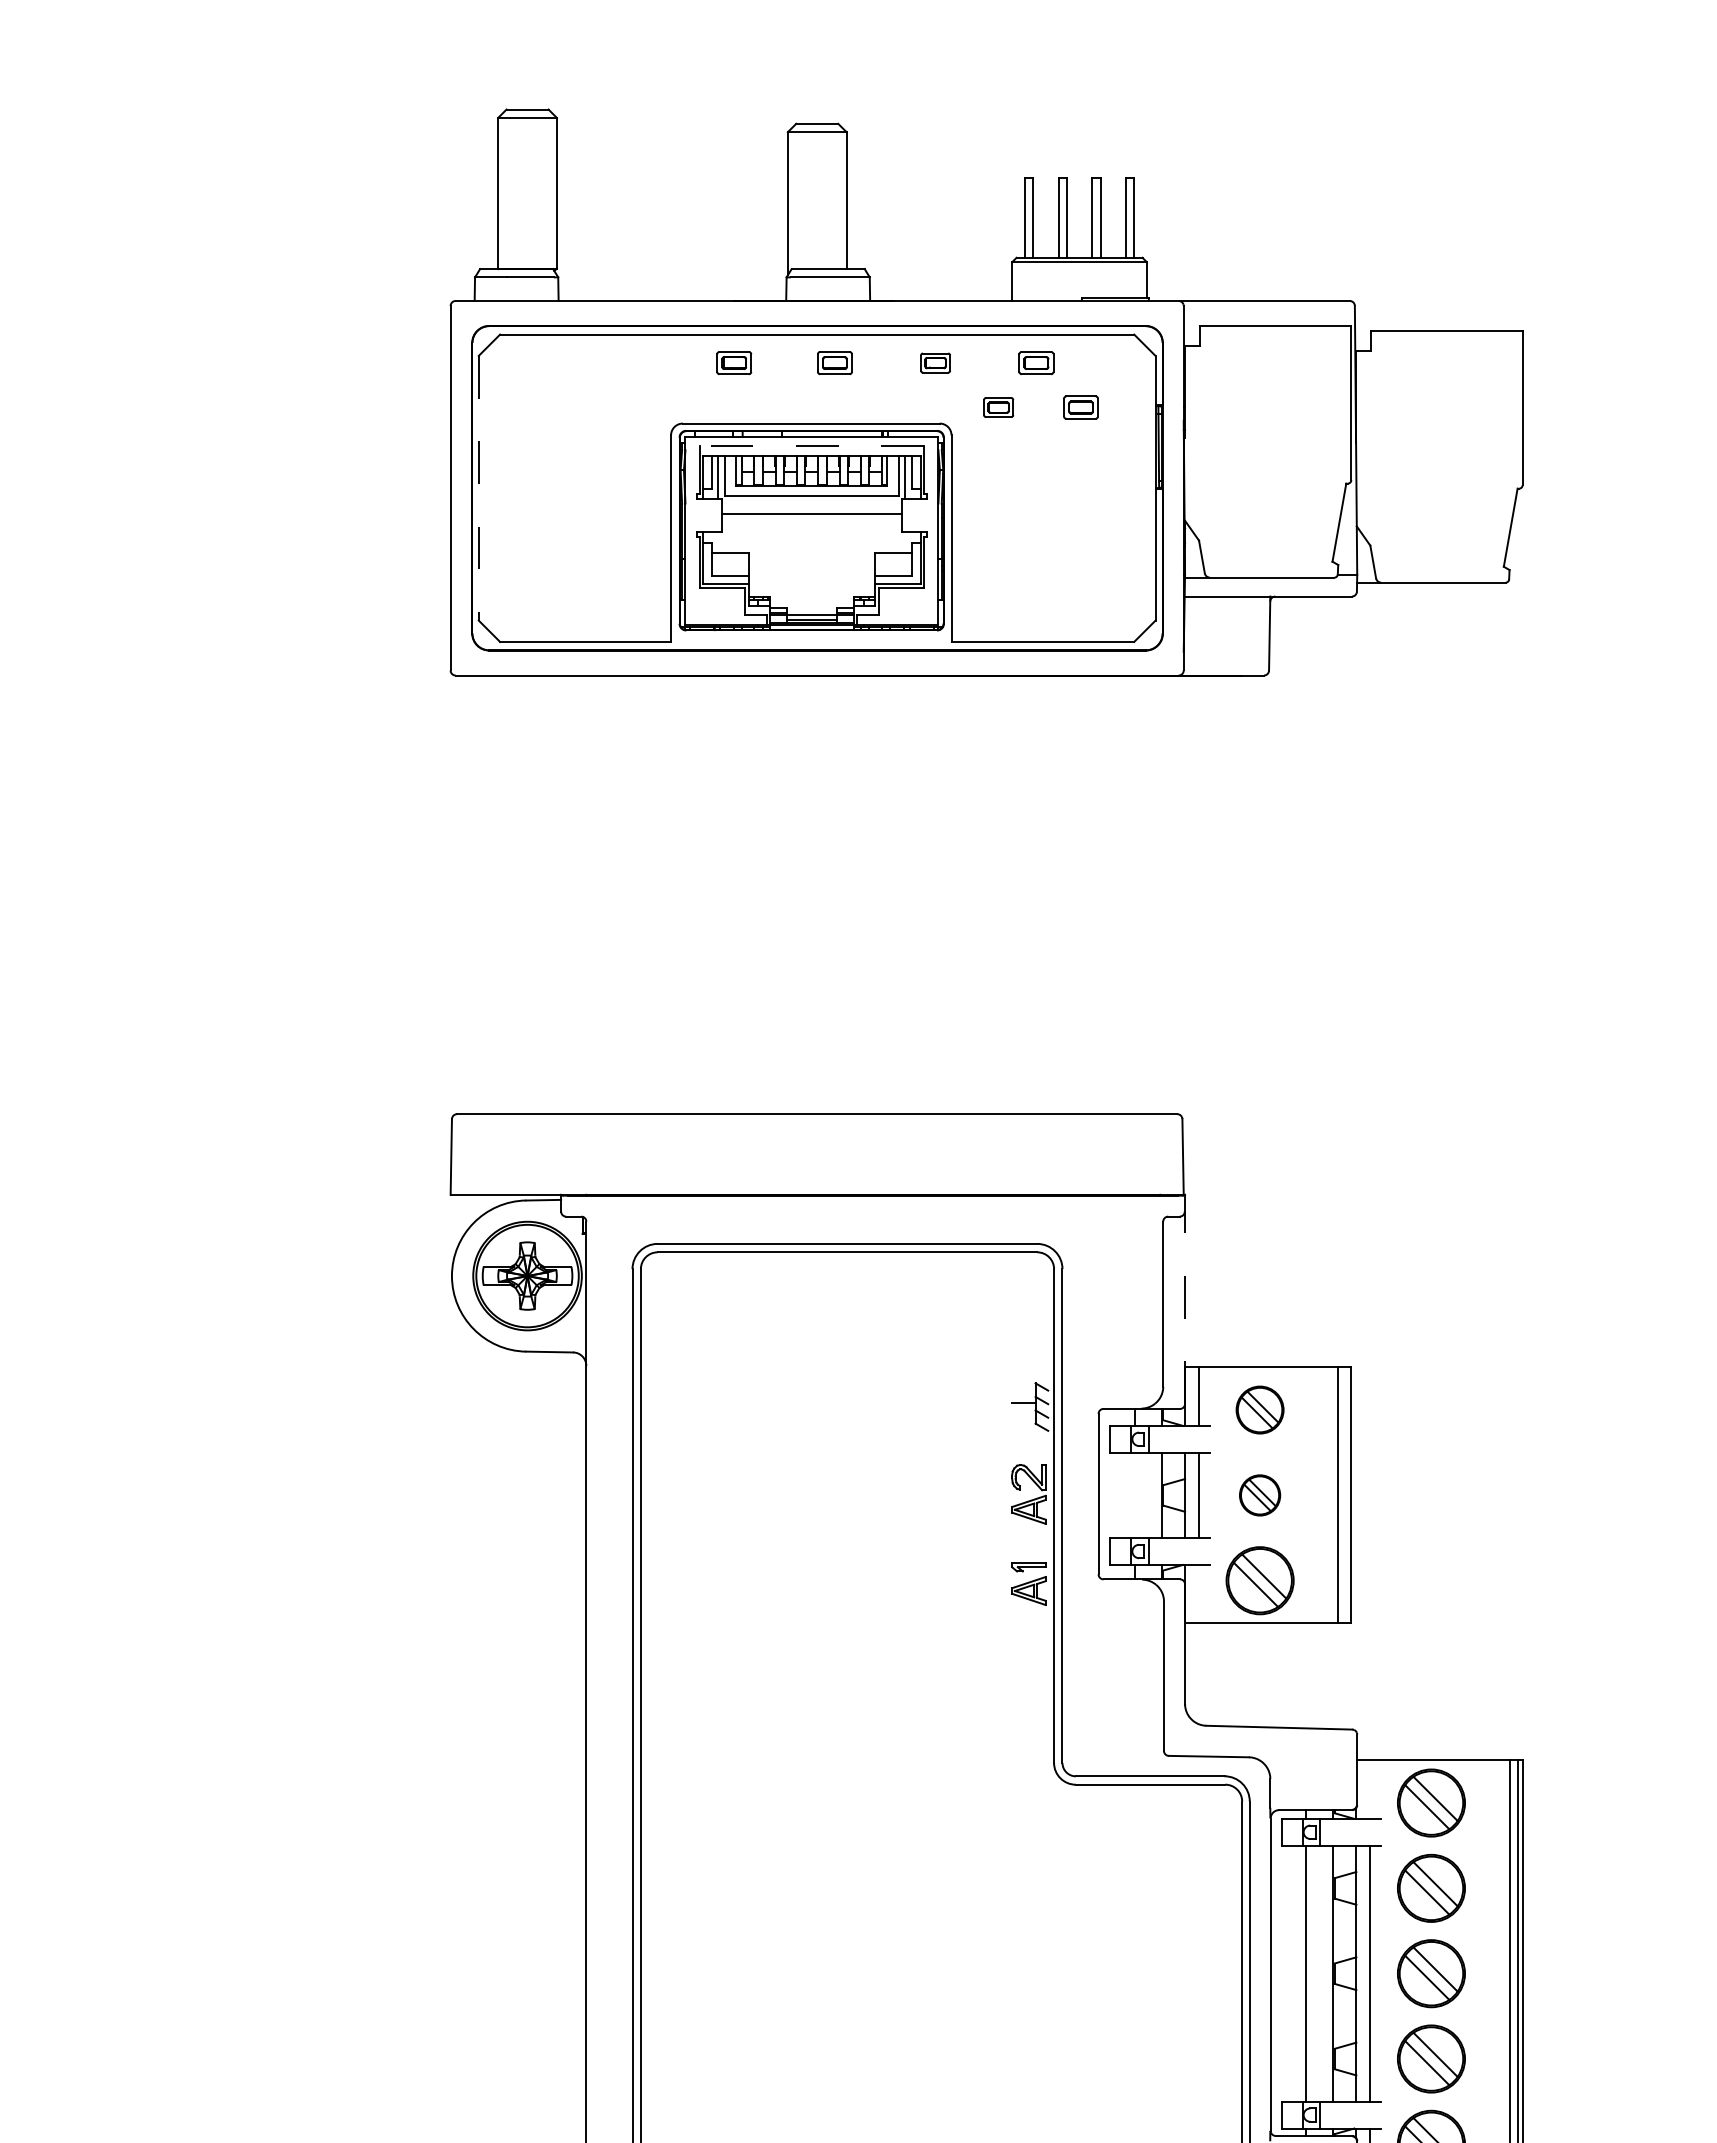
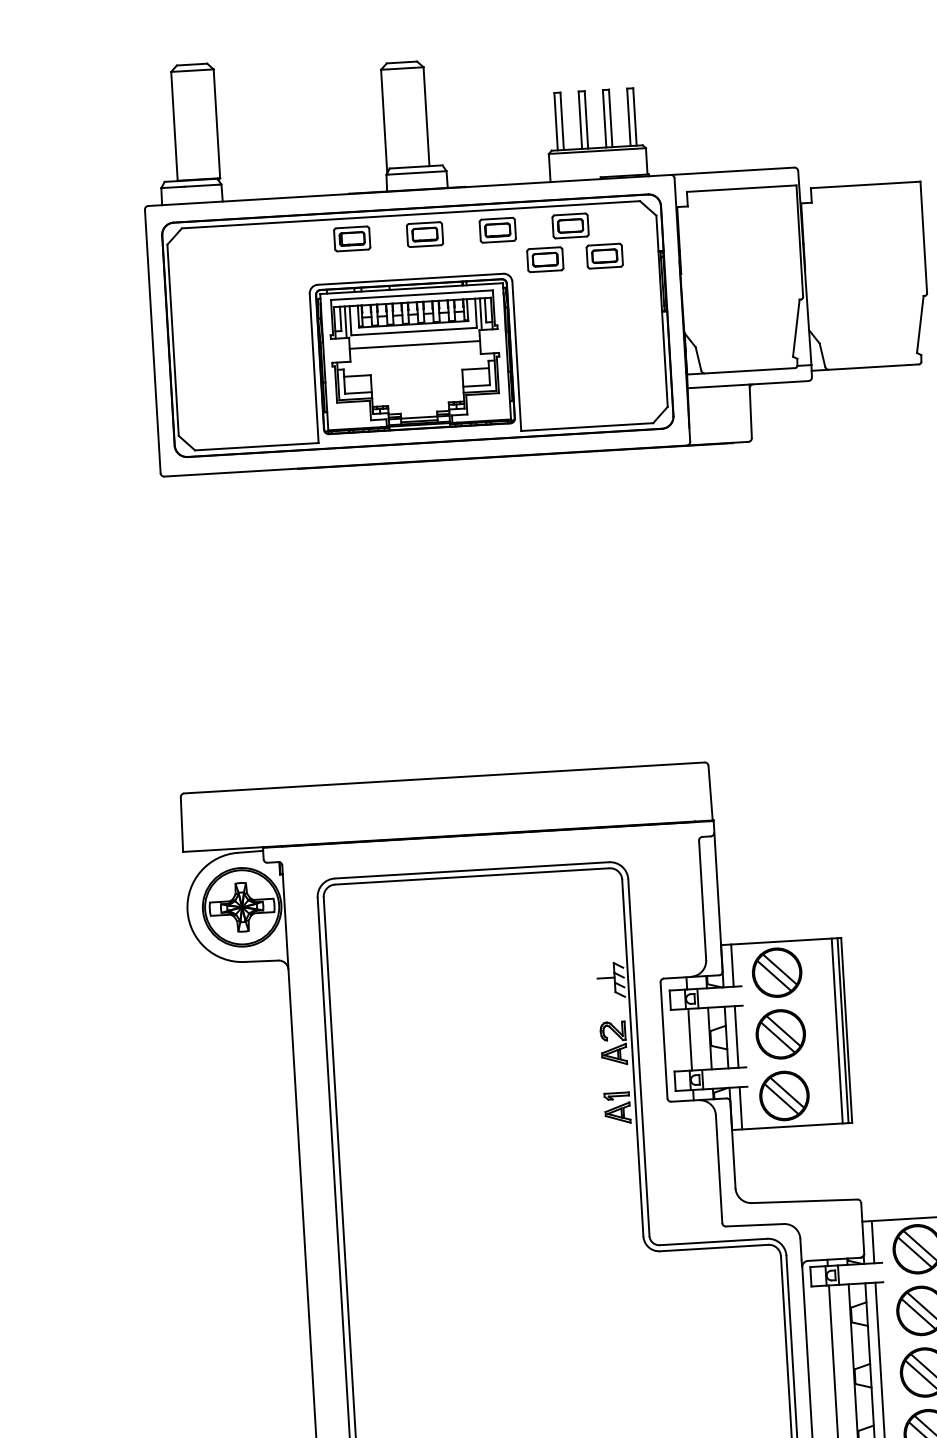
part: (734, 362) -> (352, 238), size x1.43
part: (834, 362) -> (424, 234), size x1.43
part: (935, 362) -> (497, 229), size x1.67
part: (1036, 362) -> (570, 225), size x1.43
part: (998, 407) -> (545, 259), size x1.67
part: (1080, 407) -> (604, 256), size x1.43
line: (811, 445) -> (411, 295), dashed -> solid
line: (478, 488) -> (172, 340), dashed -> solid
line: (1185, 1299) -> (718, 896), dashed -> solid
part: (1259, 1409) -> (776, 972), size x1.43
line: (1134, 1495) -> (690, 1039), added
part: (1259, 1495) -> (780, 1034), size x1.67
line: (1346, 1495) -> (843, 1030), added
line: (1199, 1593) -> (741, 1107), added
line: (1370, 1789) -> (873, 1242), added

